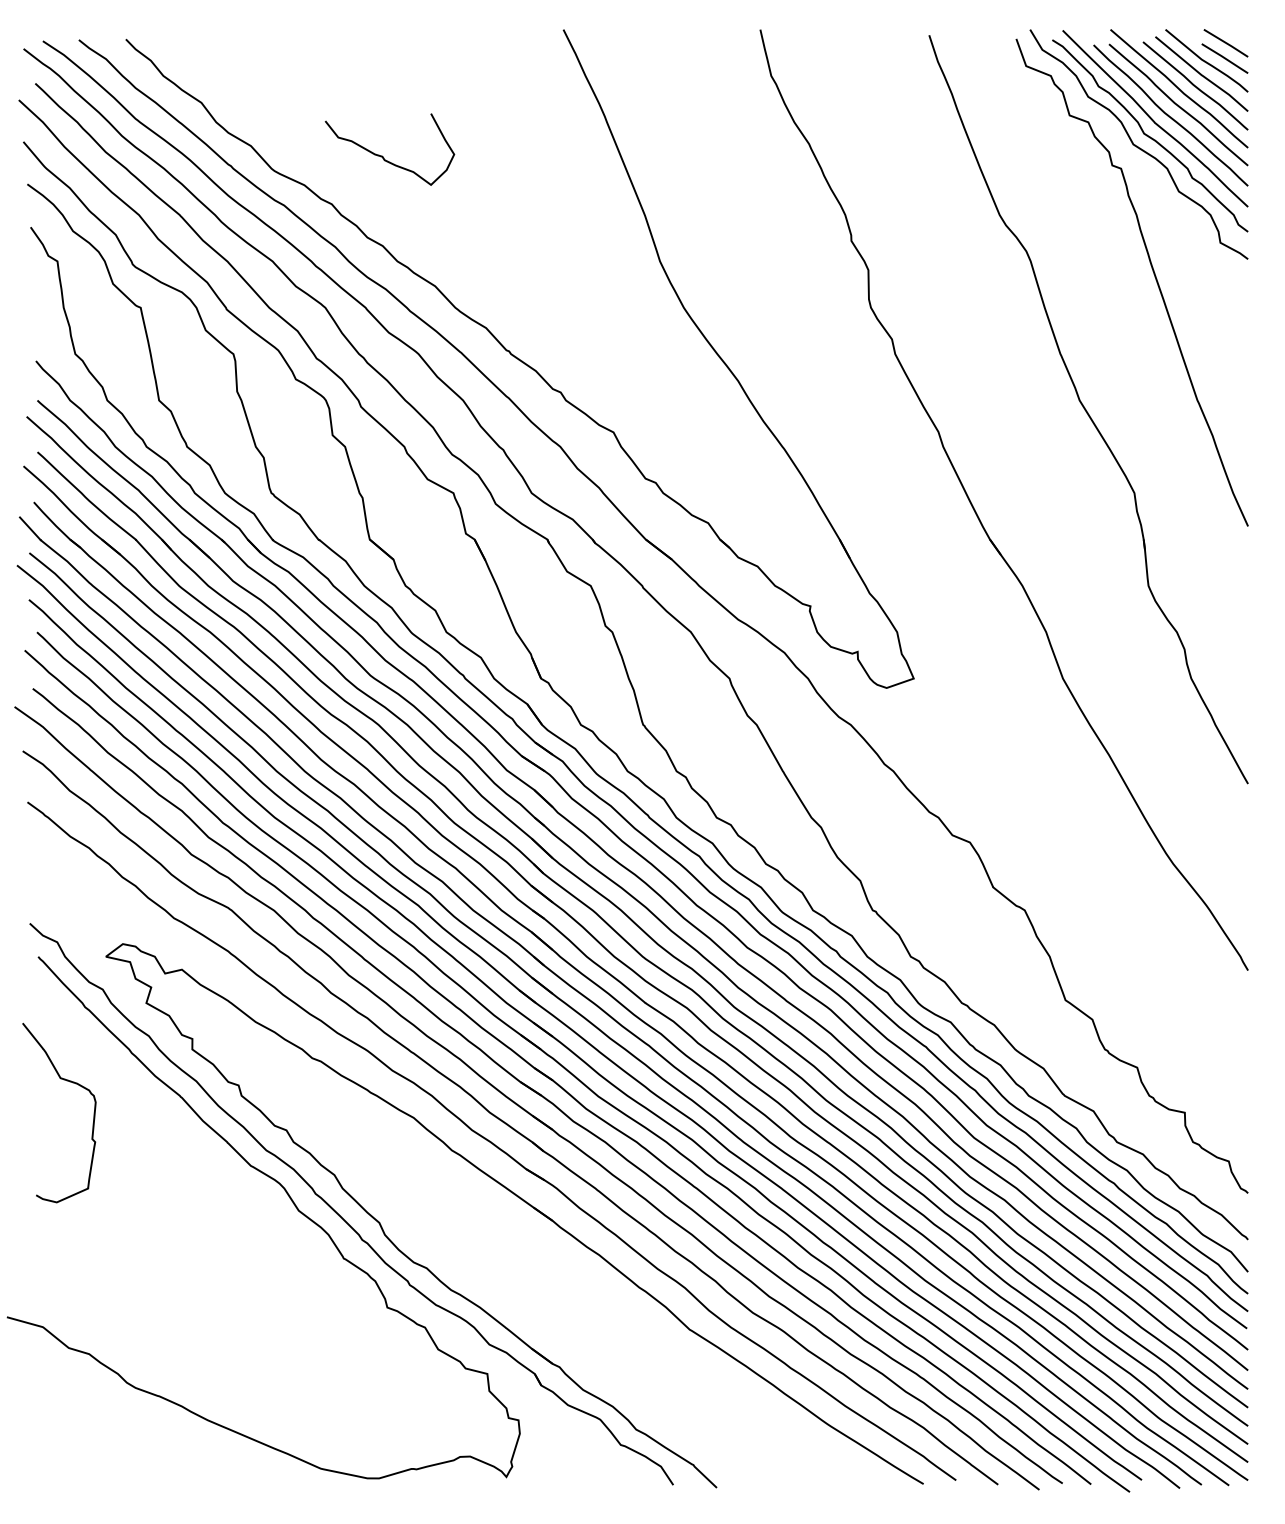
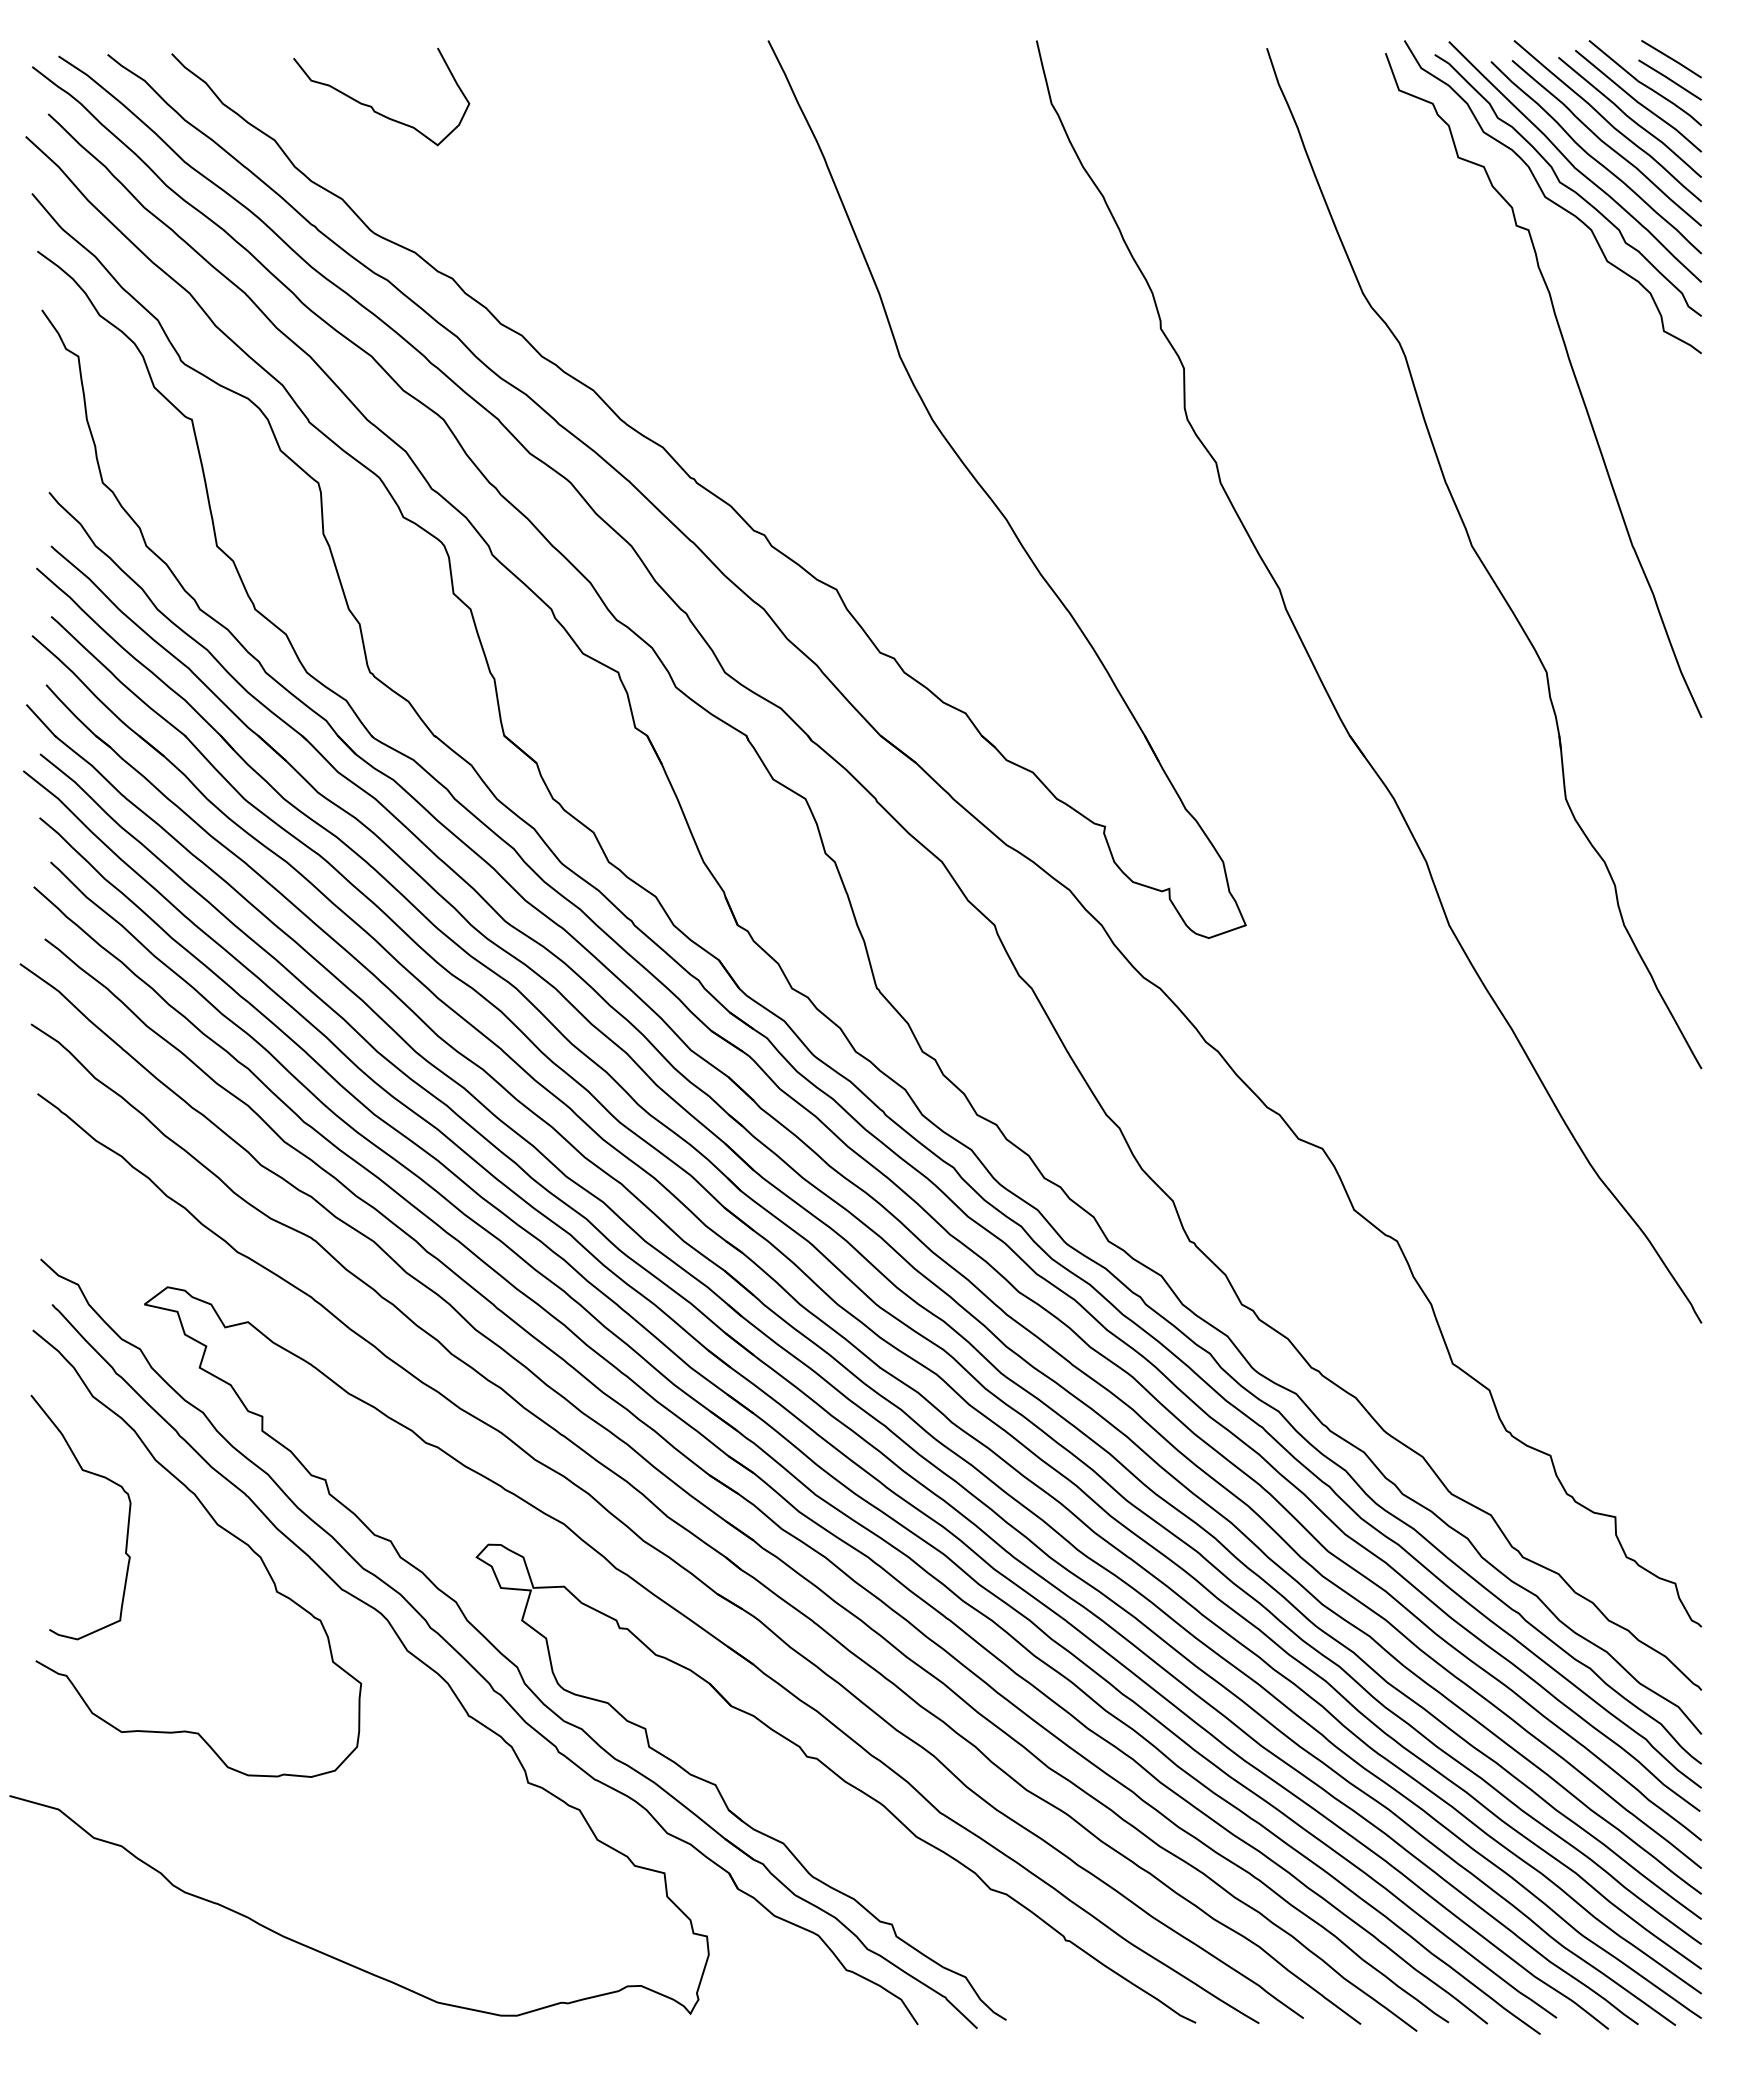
curve: (382, 155) -> (371, 105), moved
curve: (160, 1119) -> (218, 1526), added
part: (615, 1304) -> (839, 1778), added

